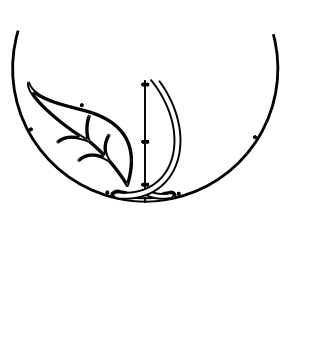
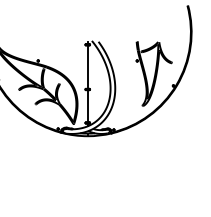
part: (229, 121) -> (153, 73), added

